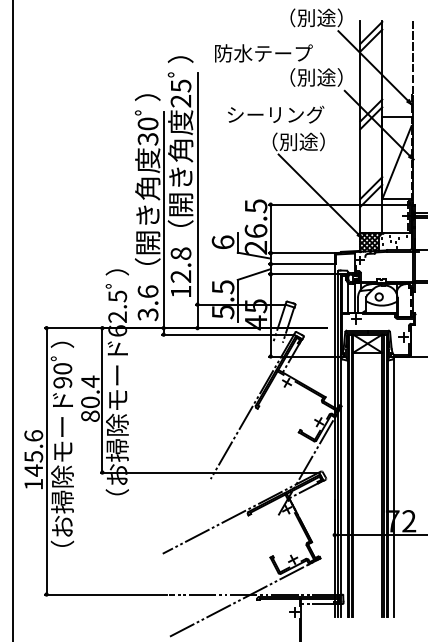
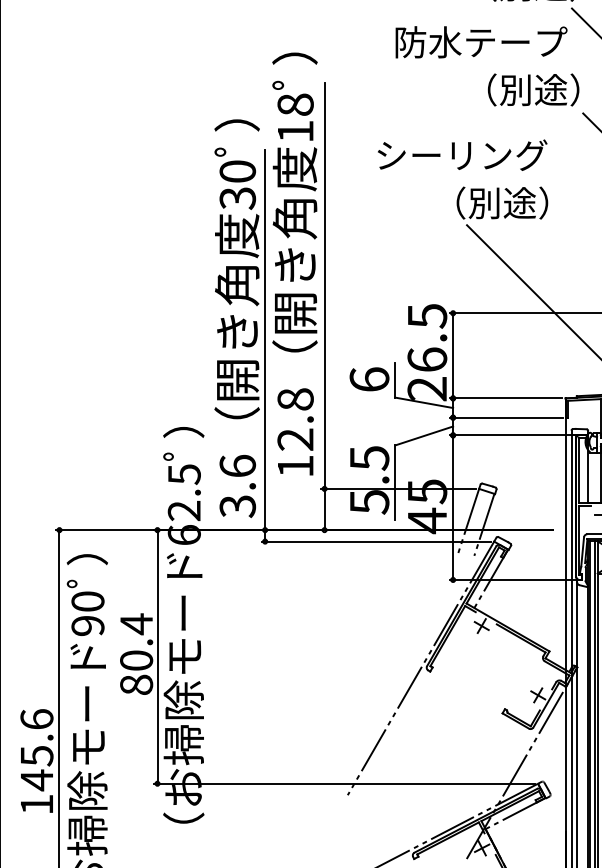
text: (263, 53) -> (480, 42), moved
text: (180, 93) -> (294, 118), 25 -> 18

